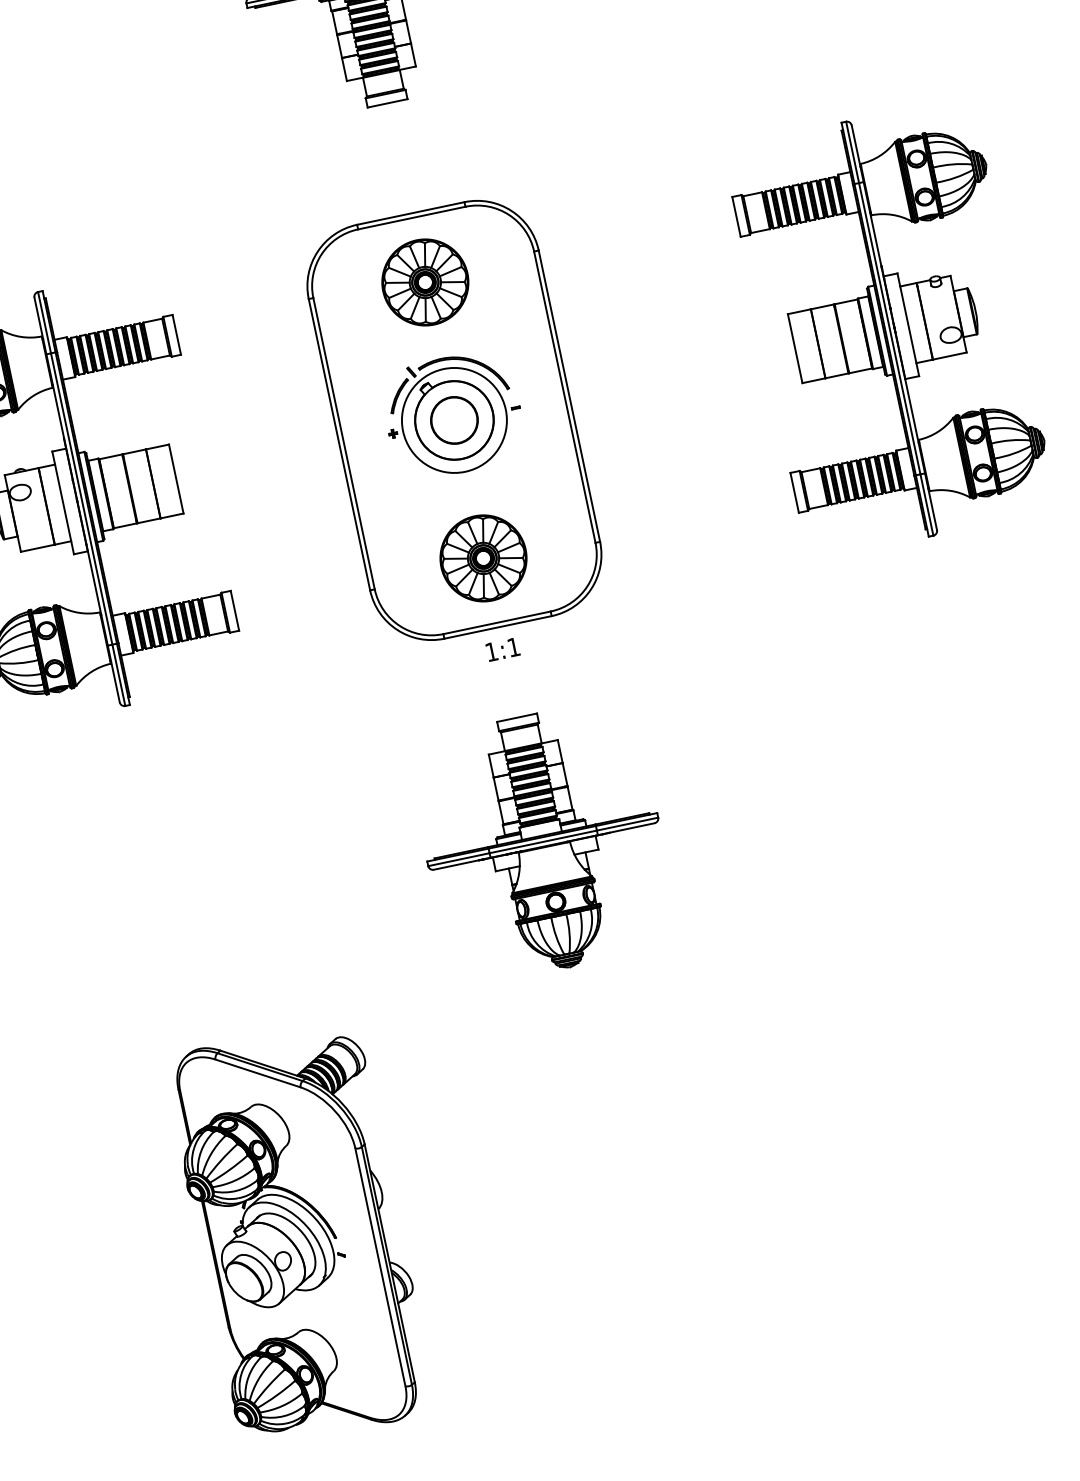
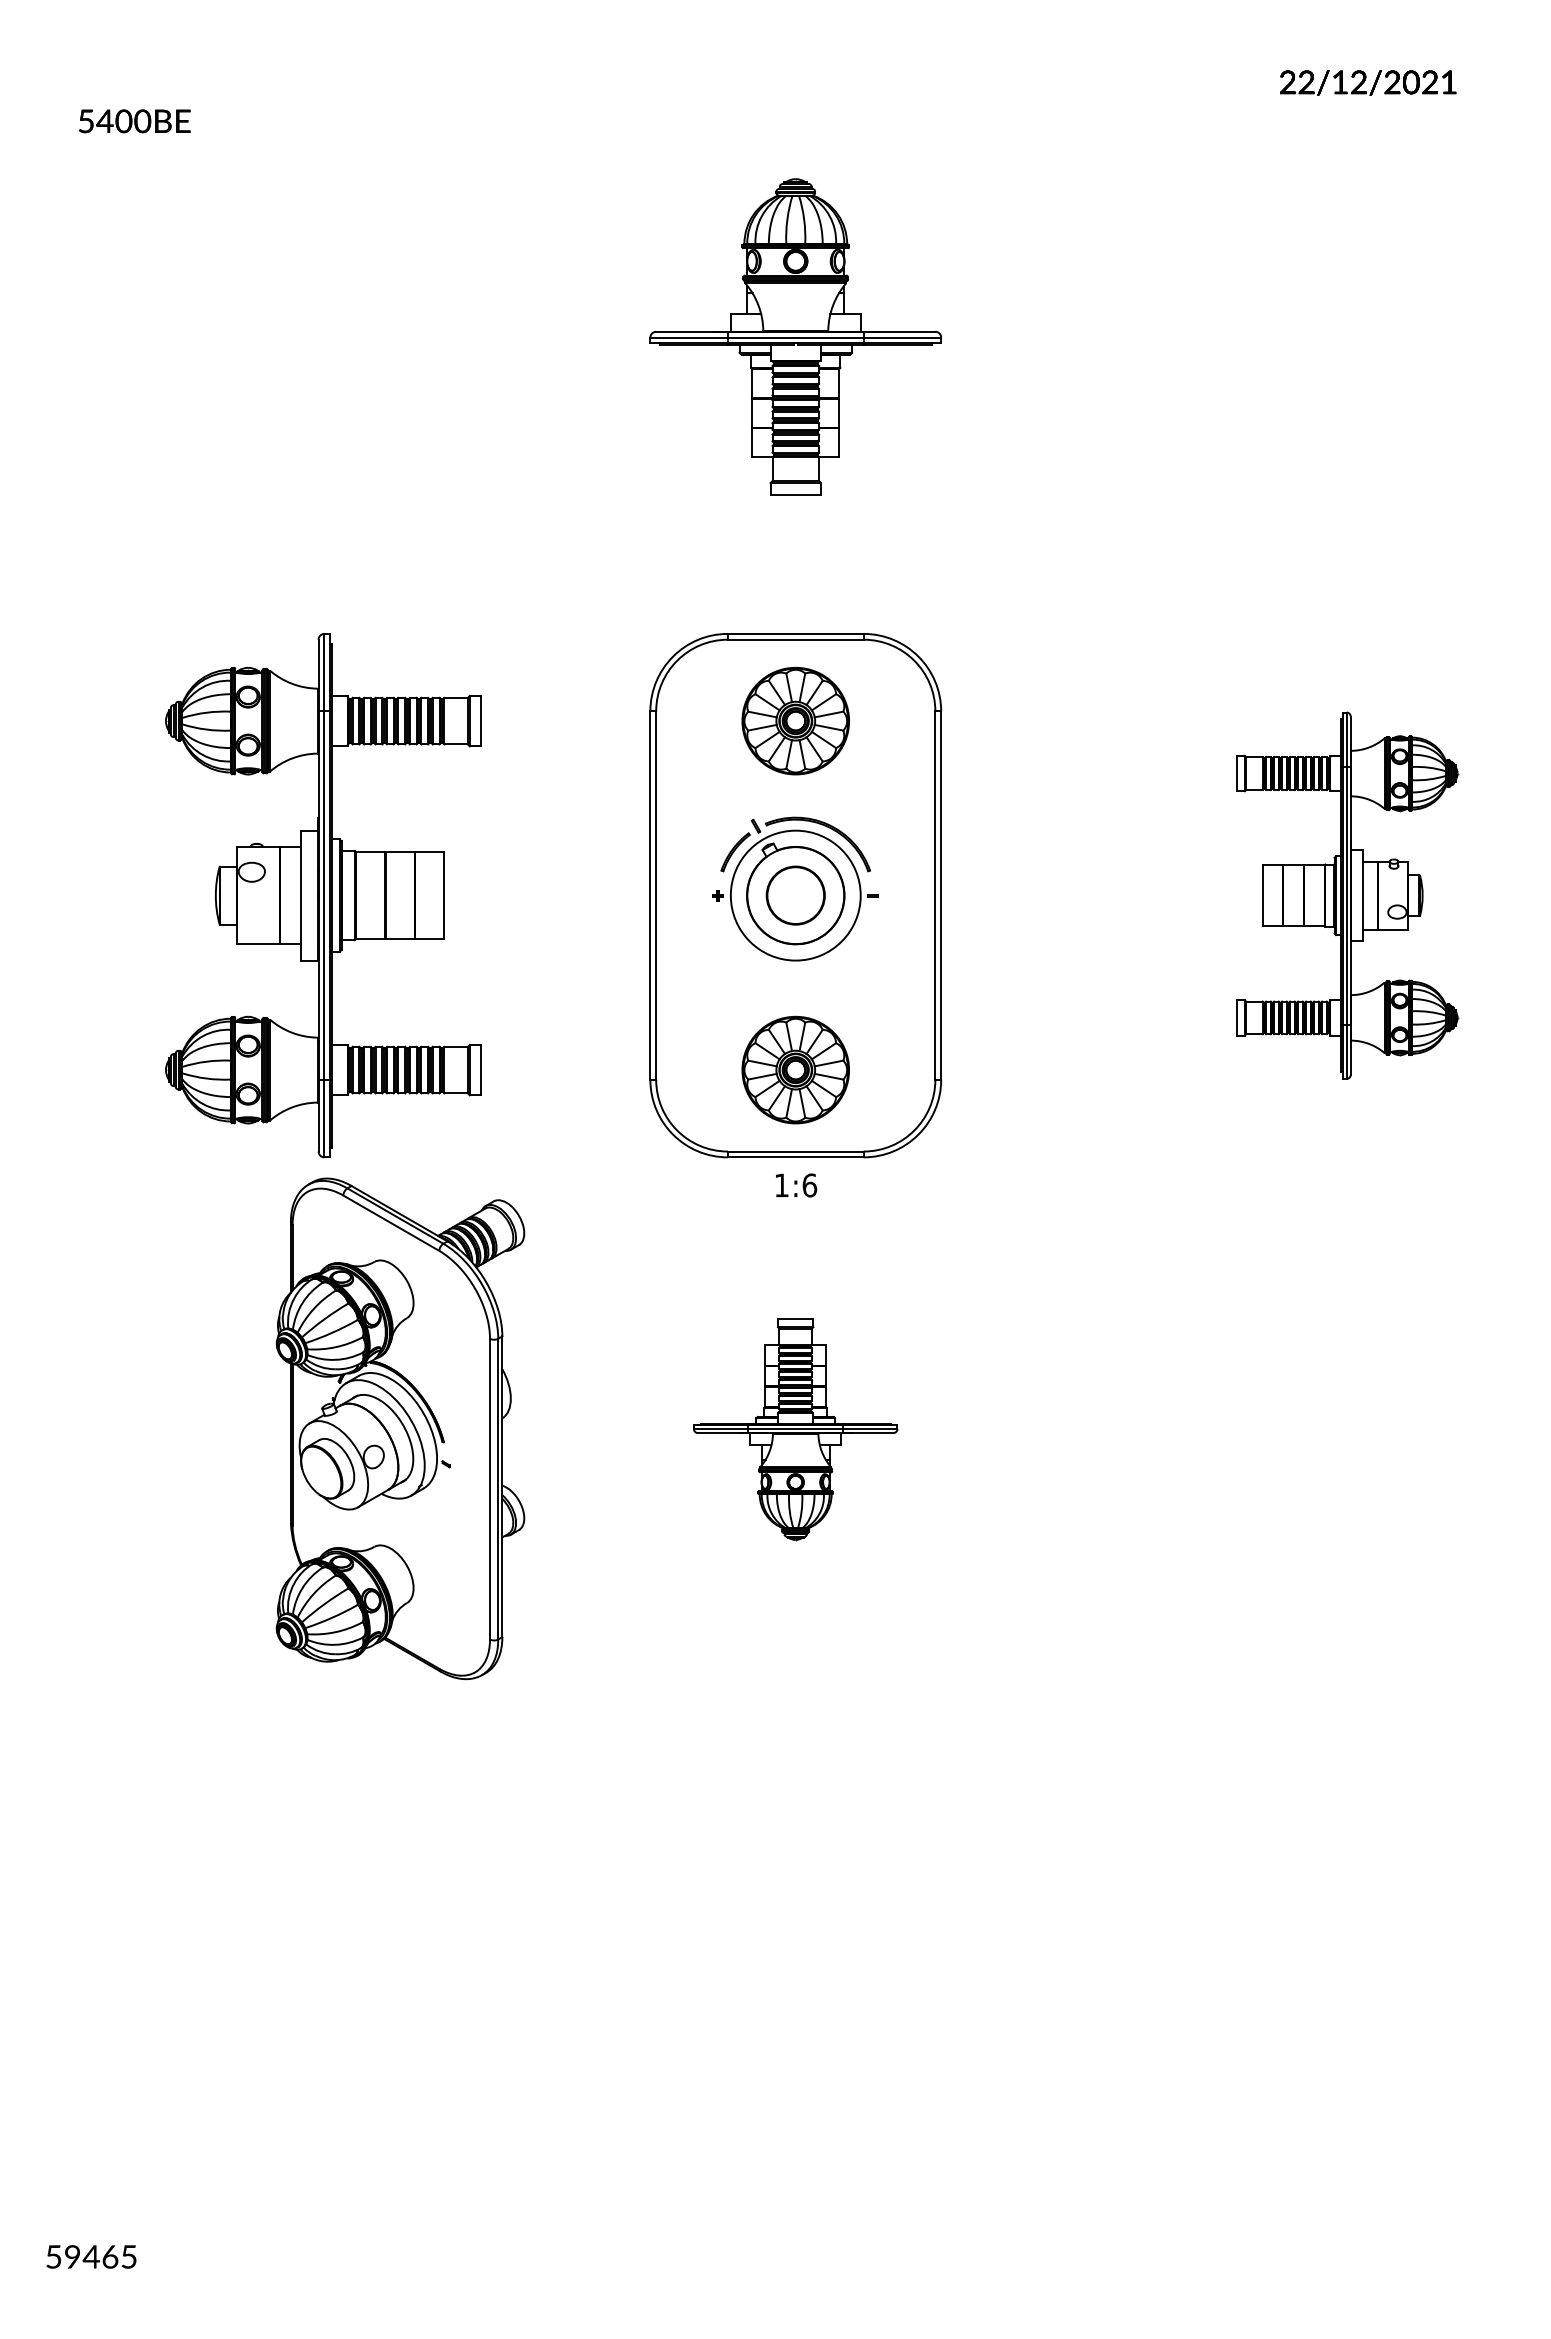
part: (890, 328) -> (1347, 895), size x0.7
text: (513, 647) -> (809, 1185), 1:1 -> 1:6
part: (543, 842) -> (795, 1429), size x0.7
part: (299, 1234) -> (400, 1428), moved

